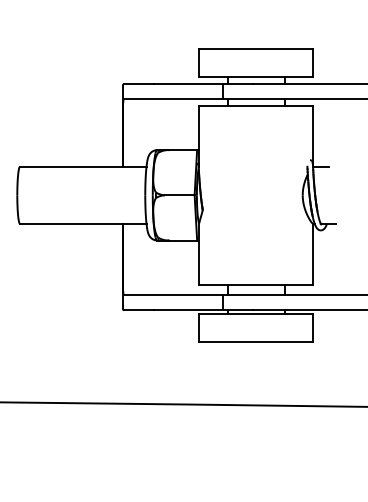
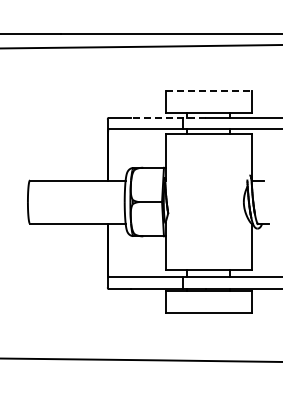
line: (257, 49) -> (209, 91), solid -> dashed
line: (203, 84) -> (168, 118), solid -> dashed

